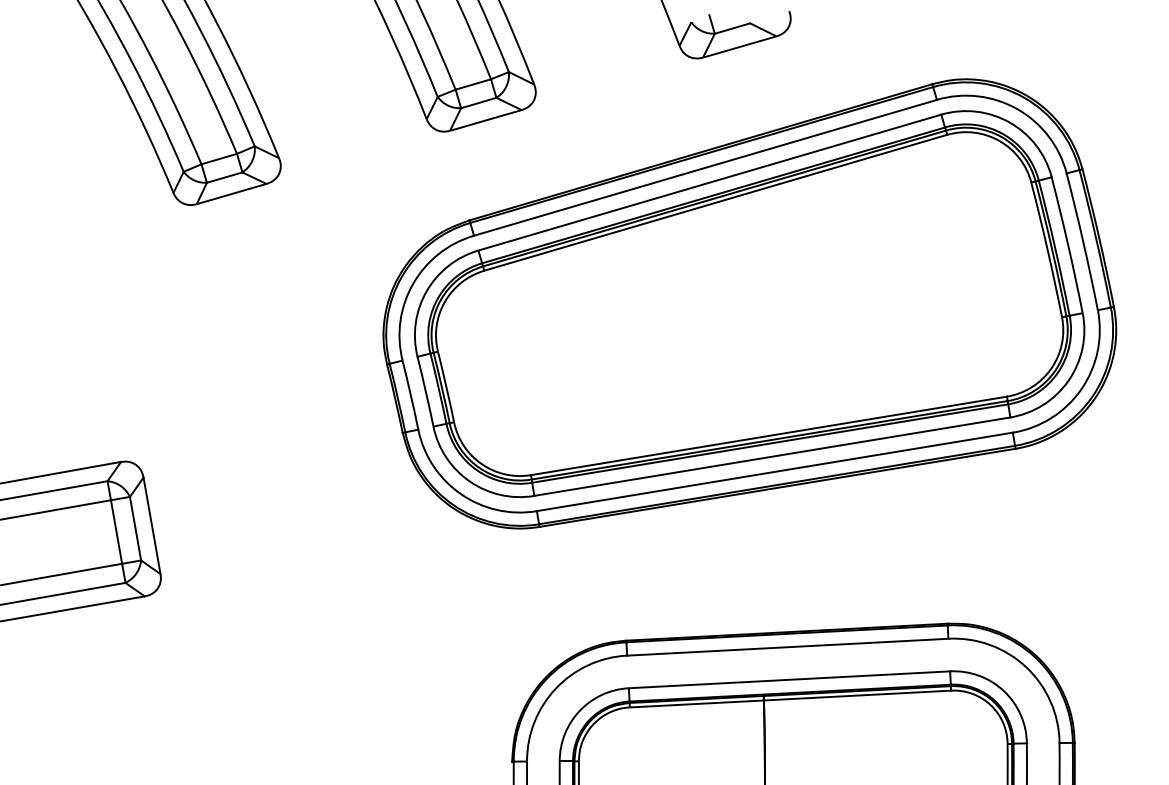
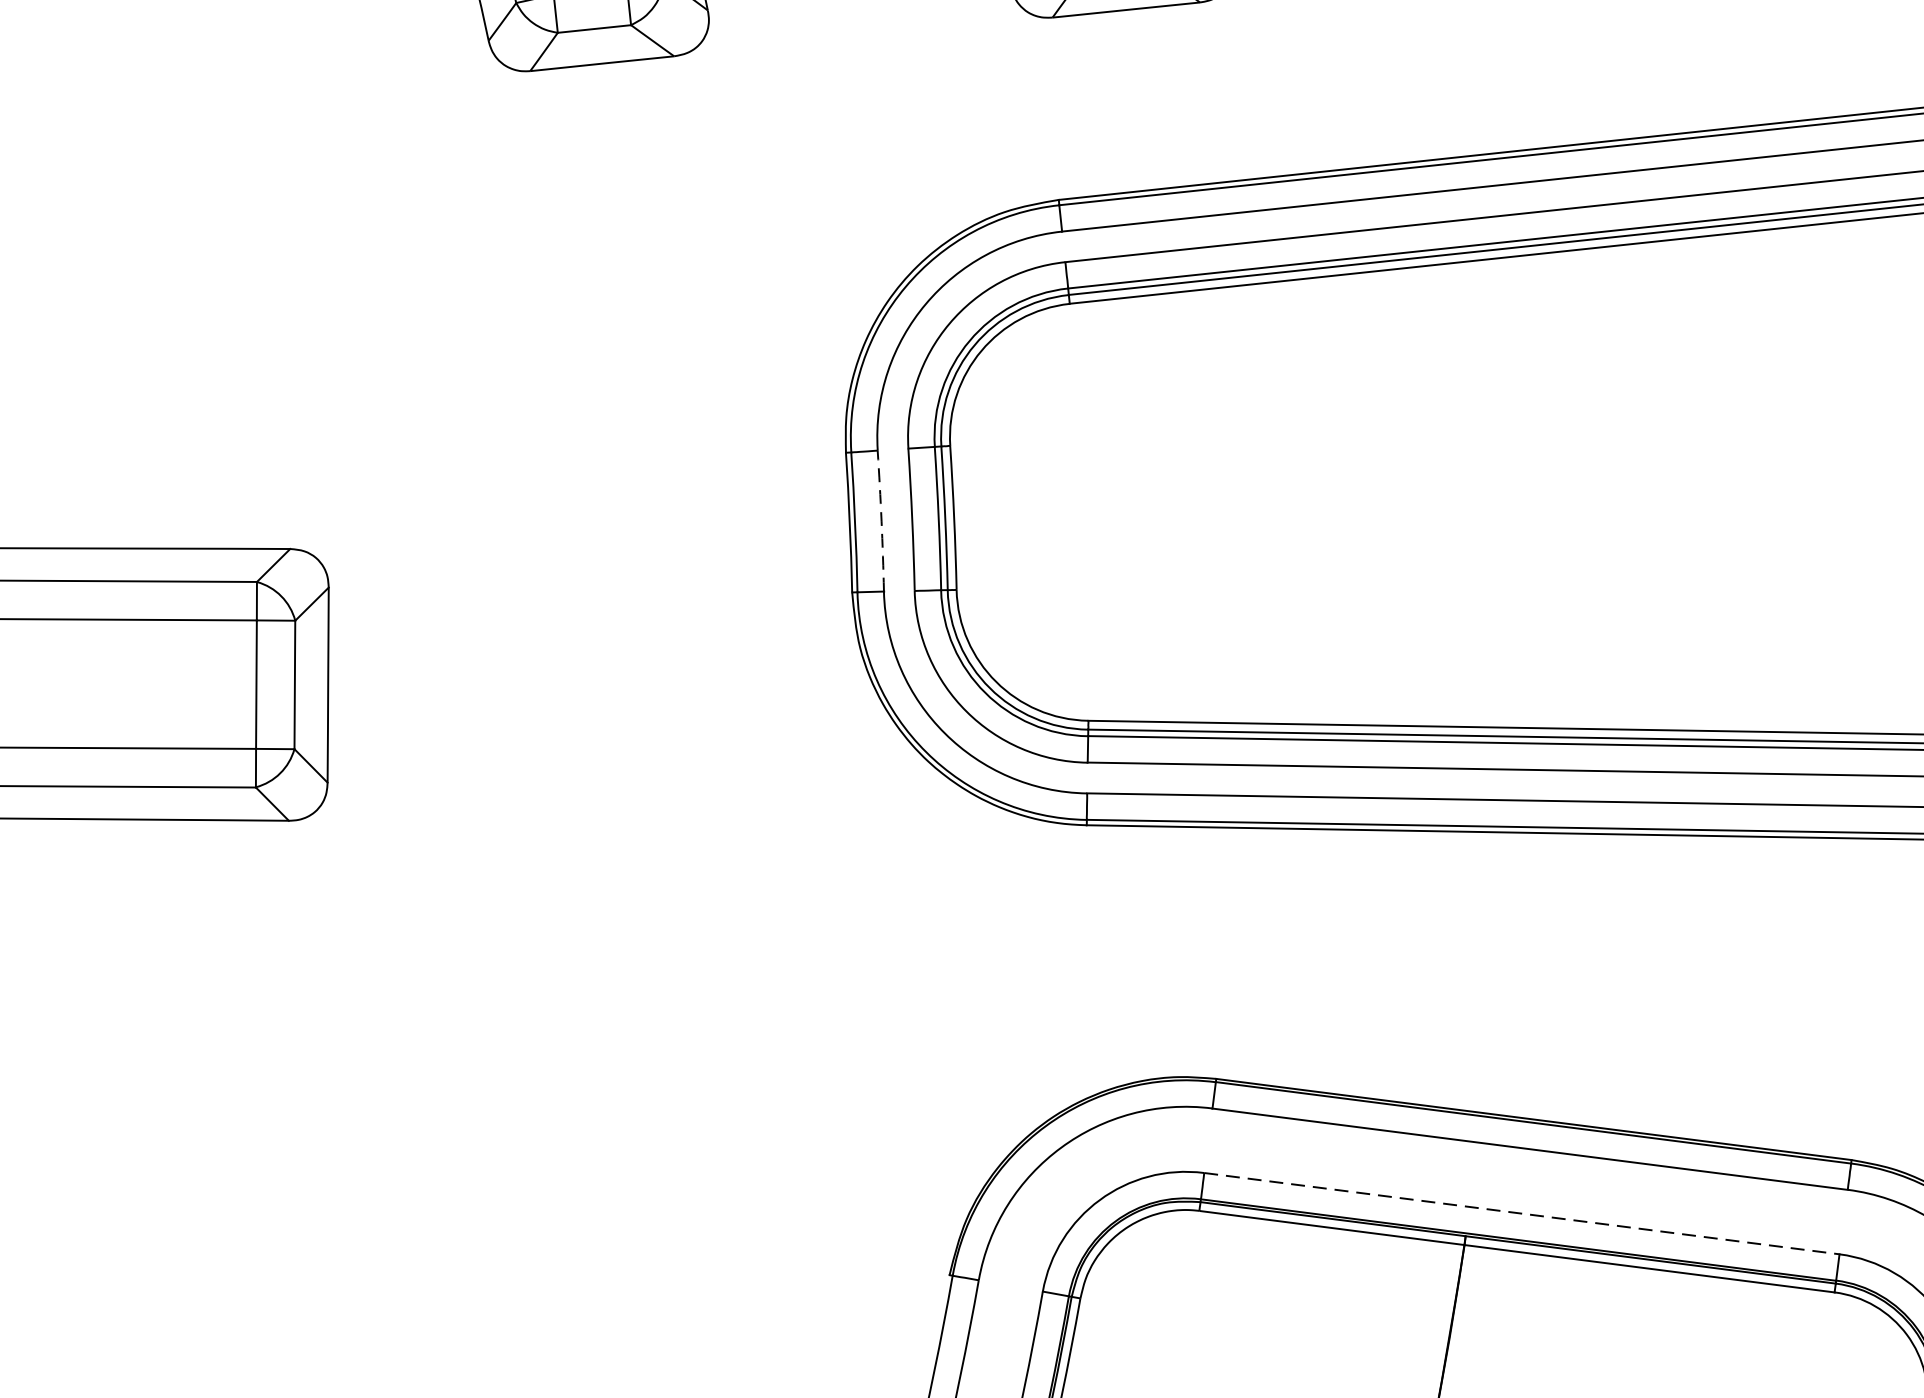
arc: (410, 395) -> (880, 521), solid -> dashed
line: (789, 679) -> (1522, 1213), solid -> dashed

